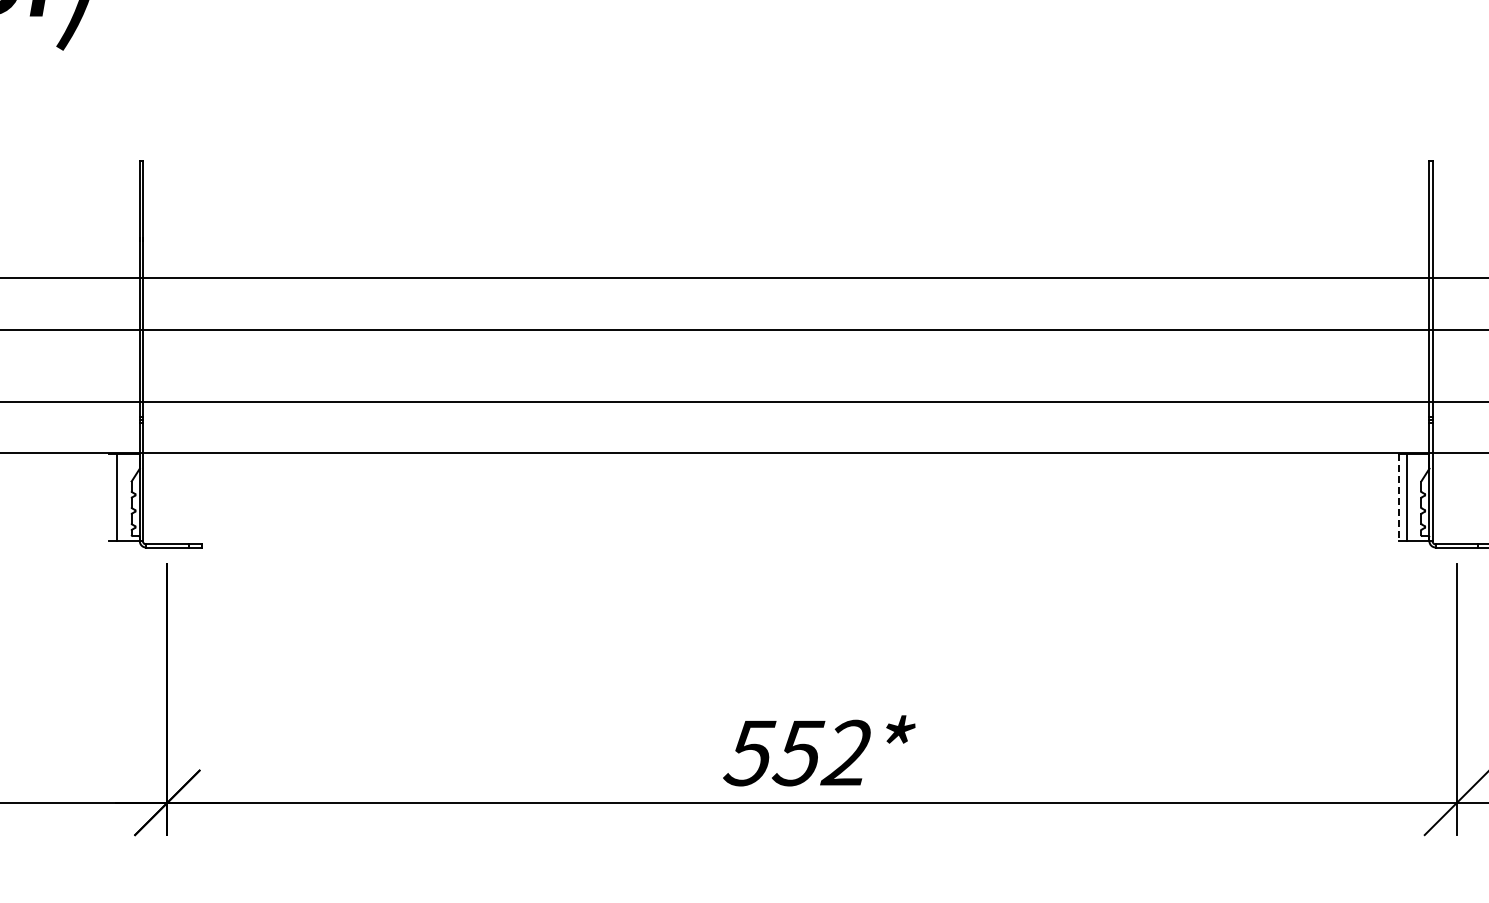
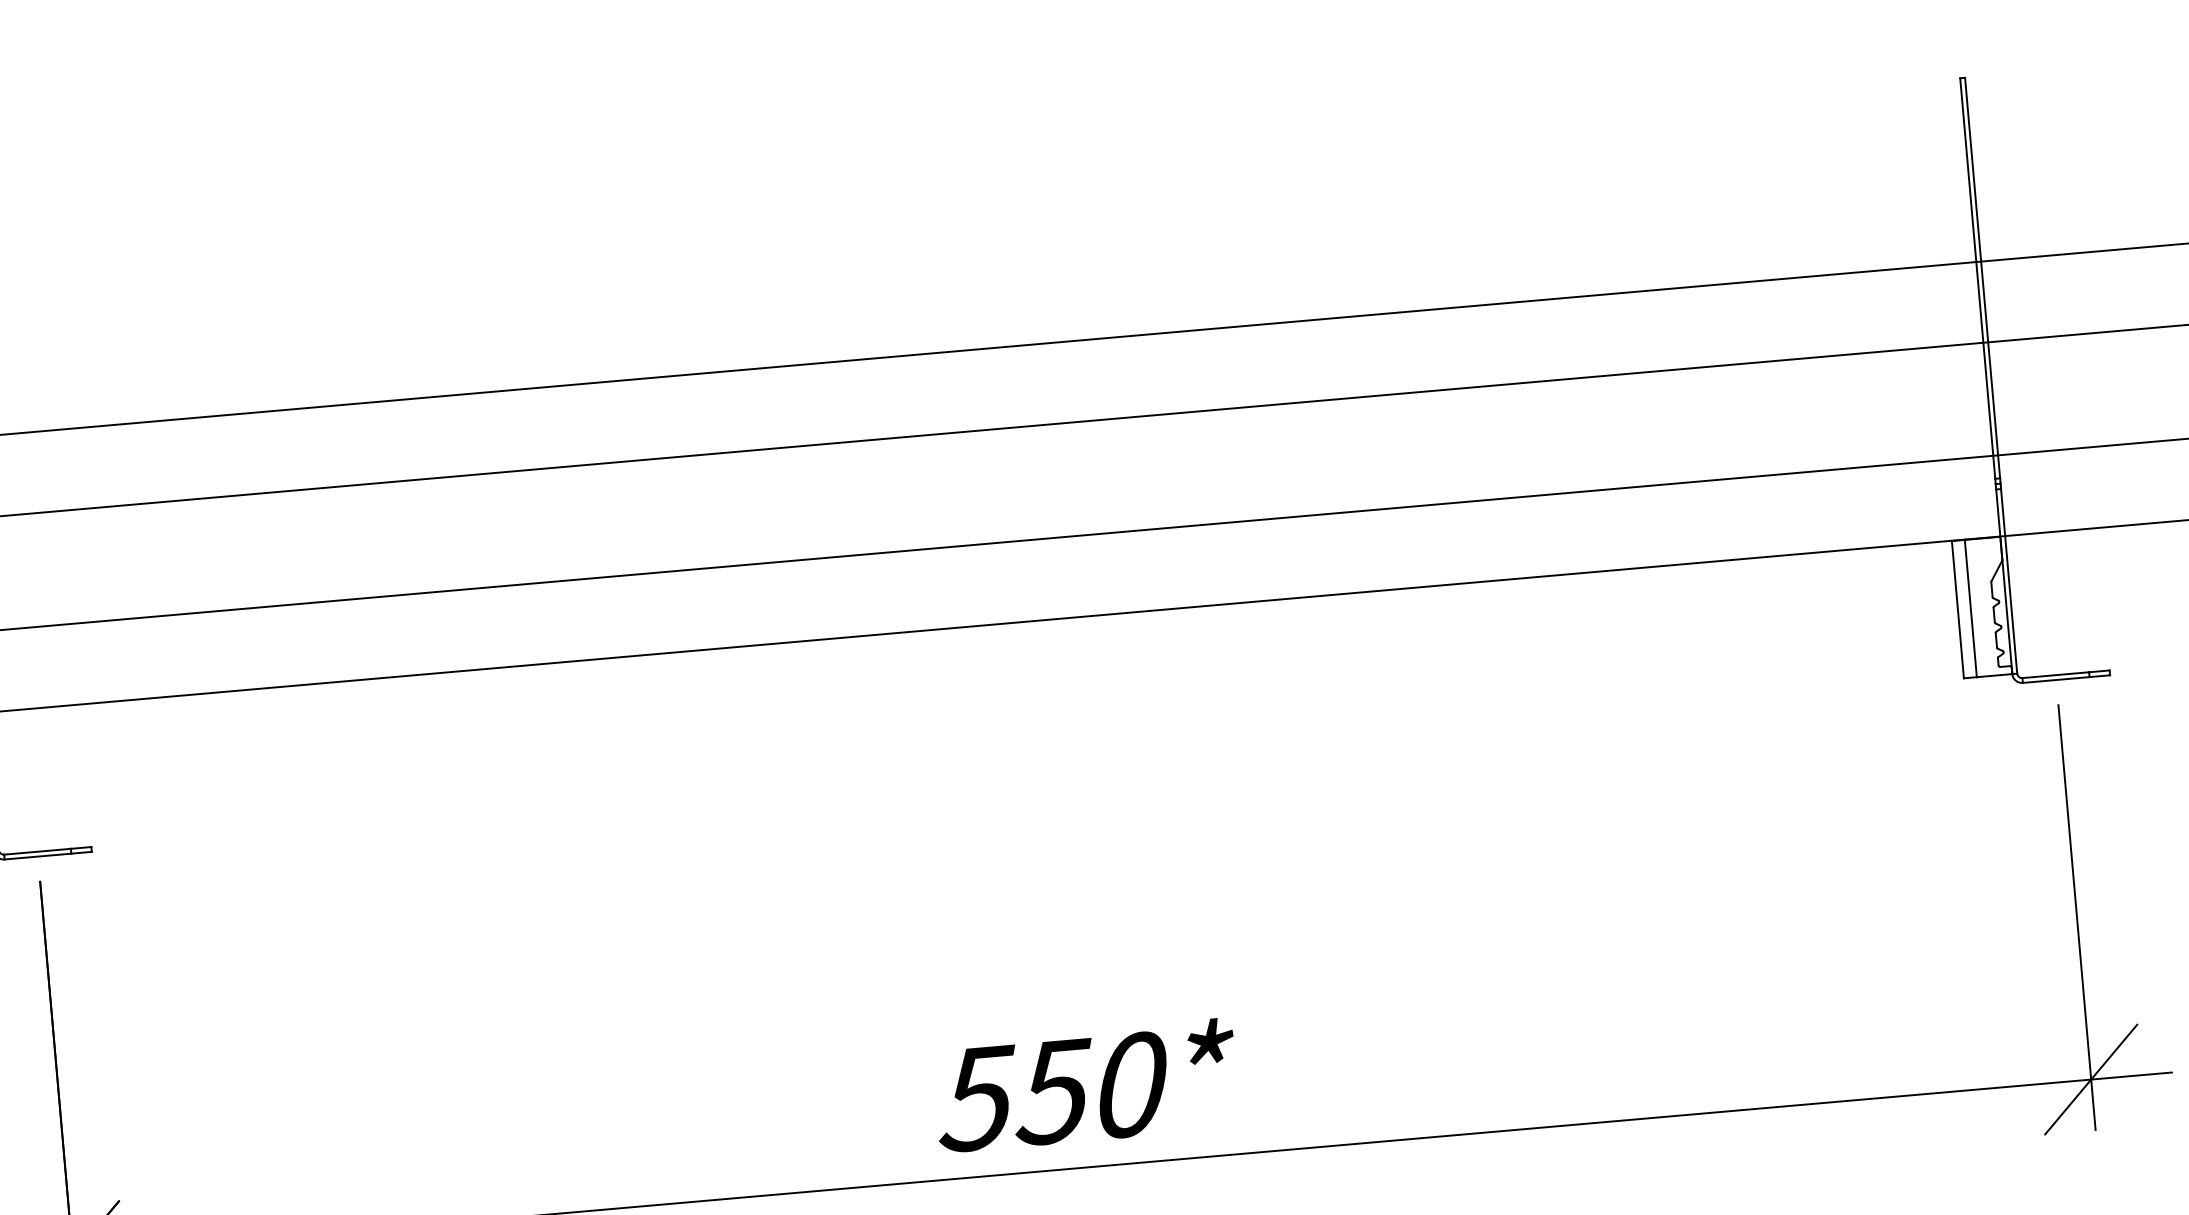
line: (1398, 497) -> (1957, 609), dashed -> solid
text: (845, 752) -> (1127, 1084), 552* -> 550*

